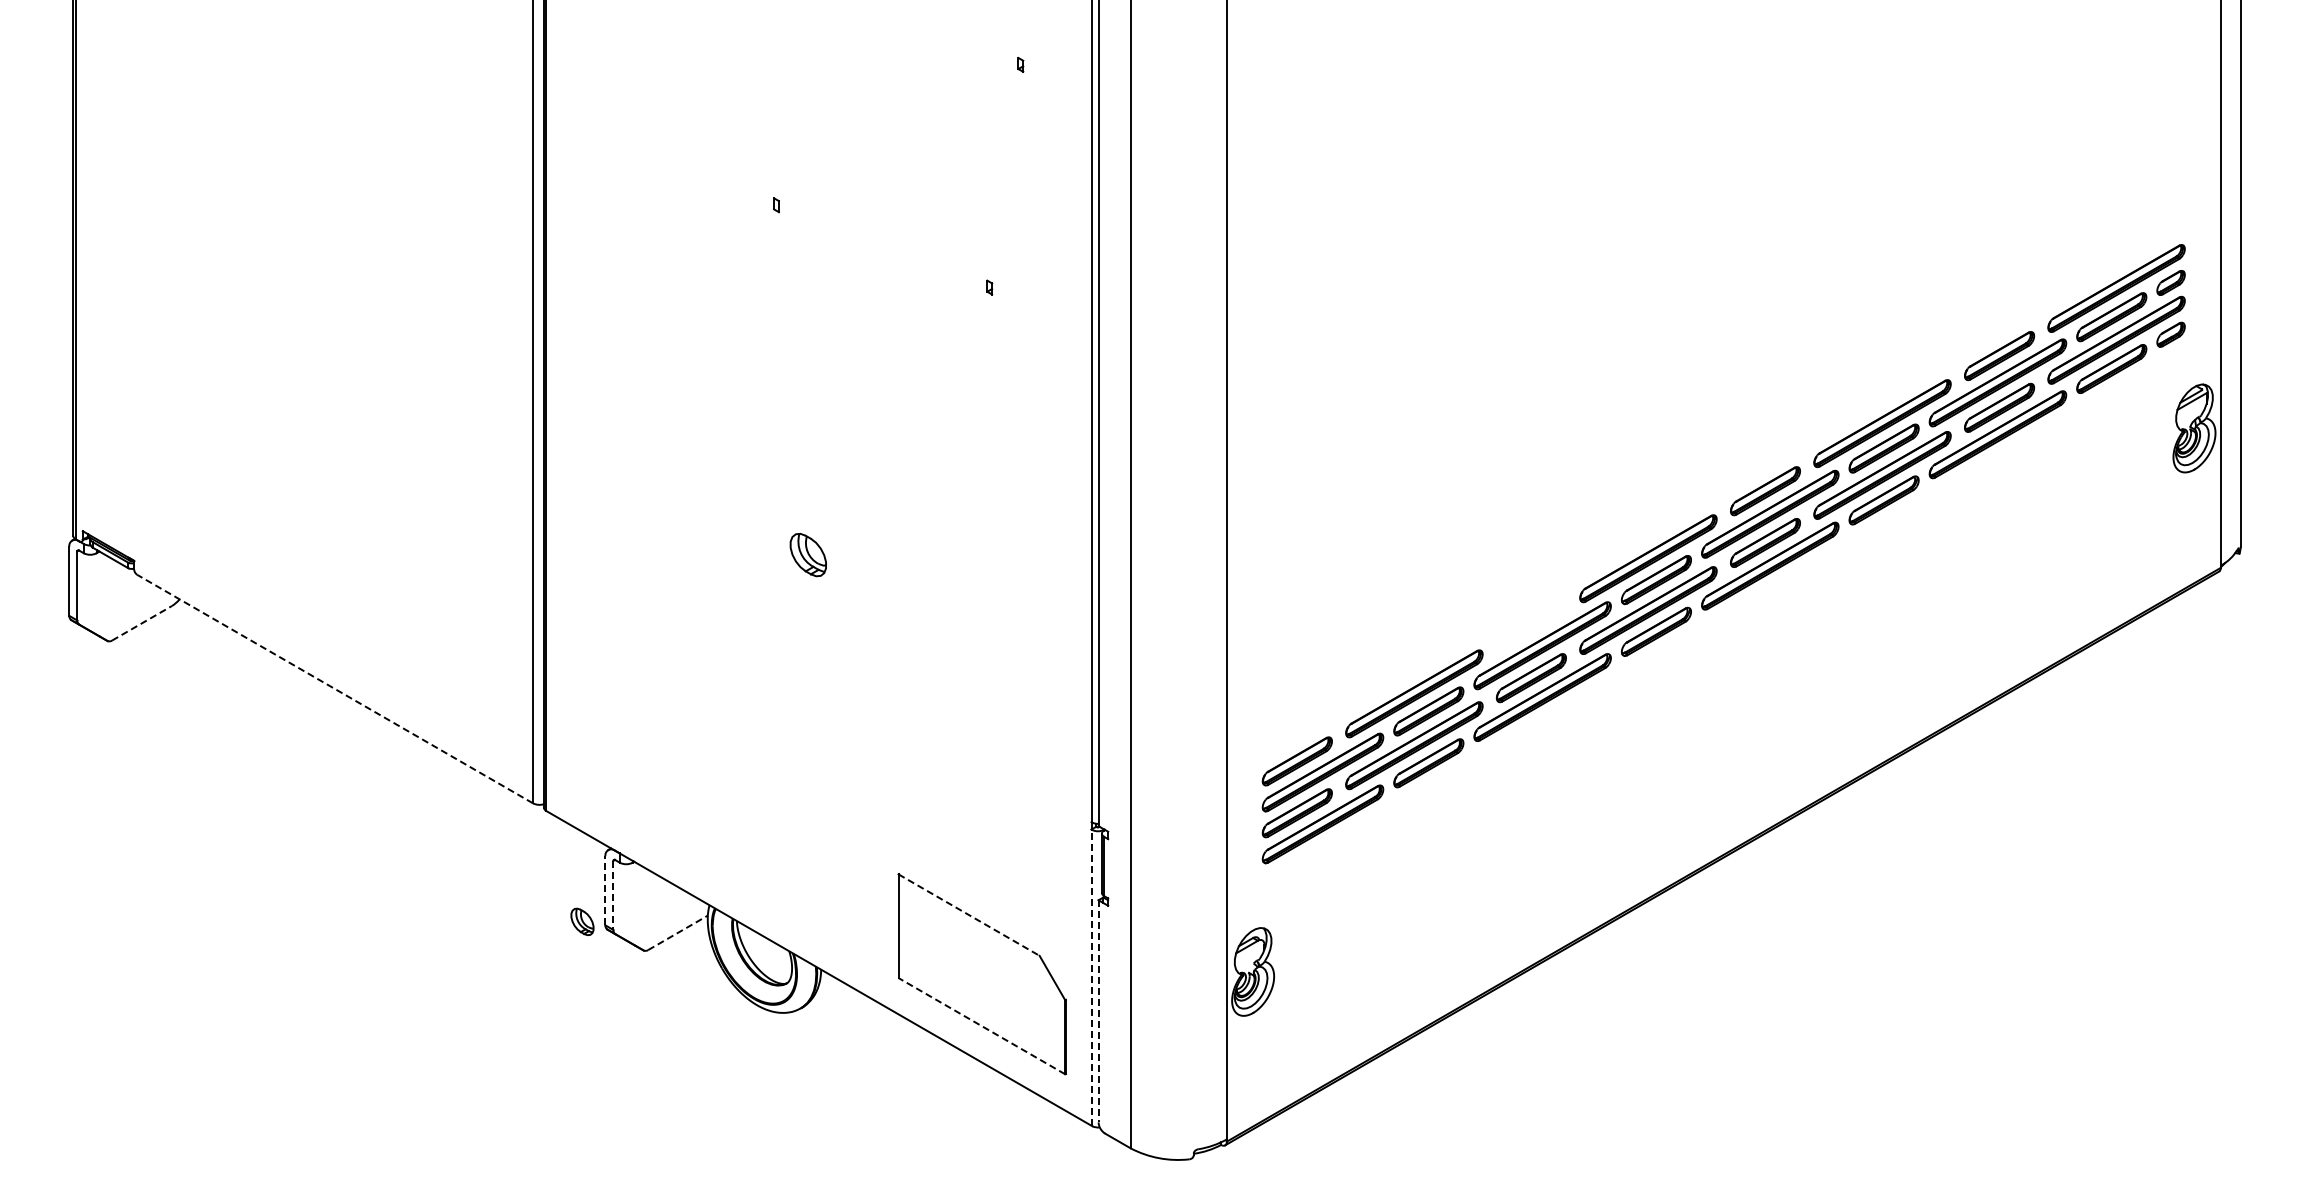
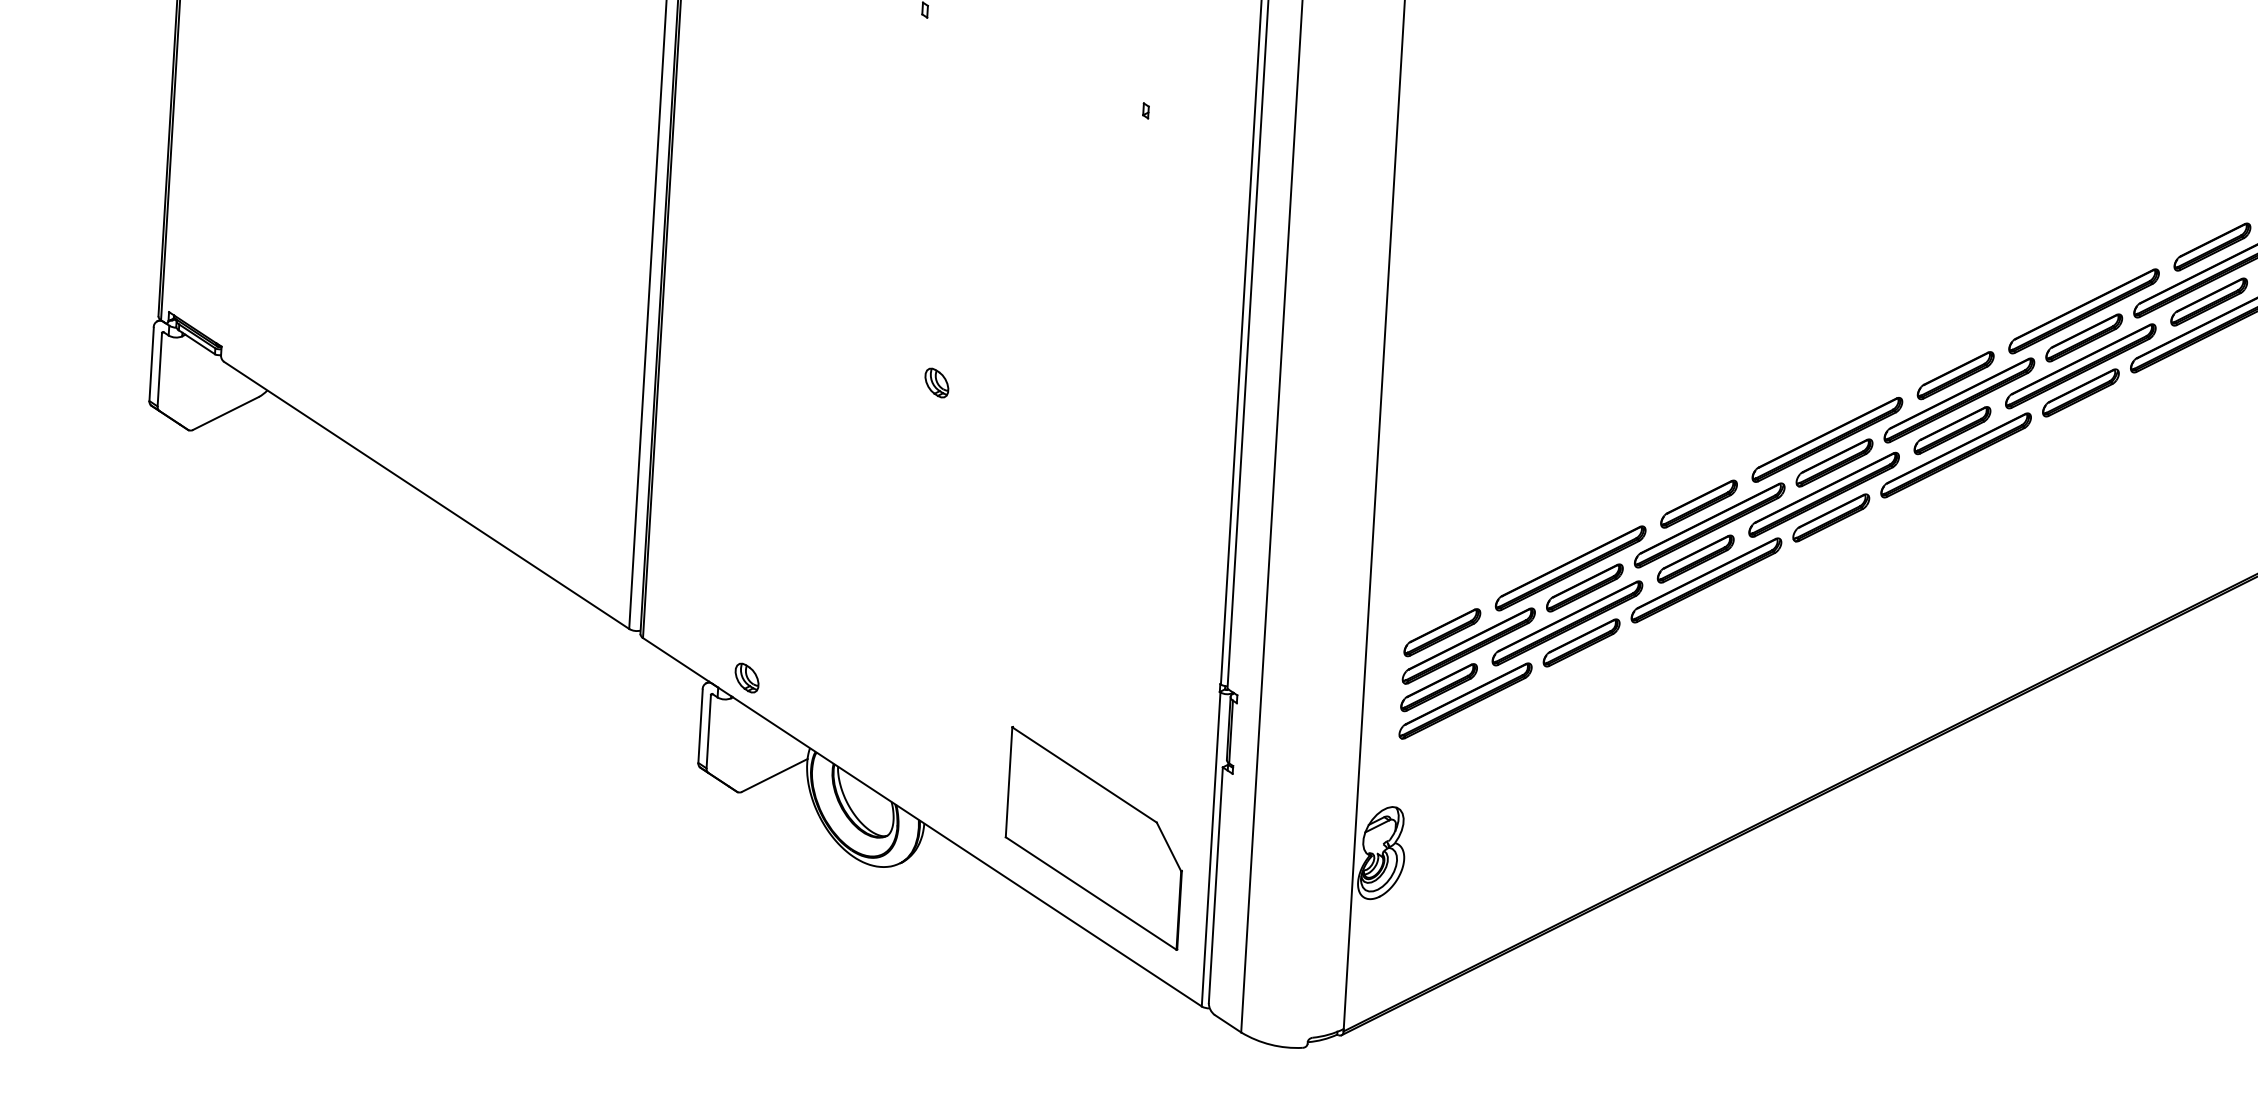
part: (808, 554) -> (937, 382), size x0.62
line: (142, 623) -> (226, 413), dashed -> solid
part: (1530, 626) -> (1698, 504), added
line: (334, 688) -> (425, 494), dashed -> solid
line: (605, 890) -> (700, 725), dashed -> solid
line: (613, 895) -> (708, 731), dashed -> solid
line: (969, 915) -> (1085, 775), dashed -> solid
part: (582, 921) -> (747, 677), moved
line: (678, 932) -> (775, 775), dashed -> solid
line: (1092, 977) -> (1211, 848), dashed -> solid
line: (1098, 1011) -> (1215, 885), dashed -> solid
line: (981, 1025) -> (1090, 892), dashed -> solid

